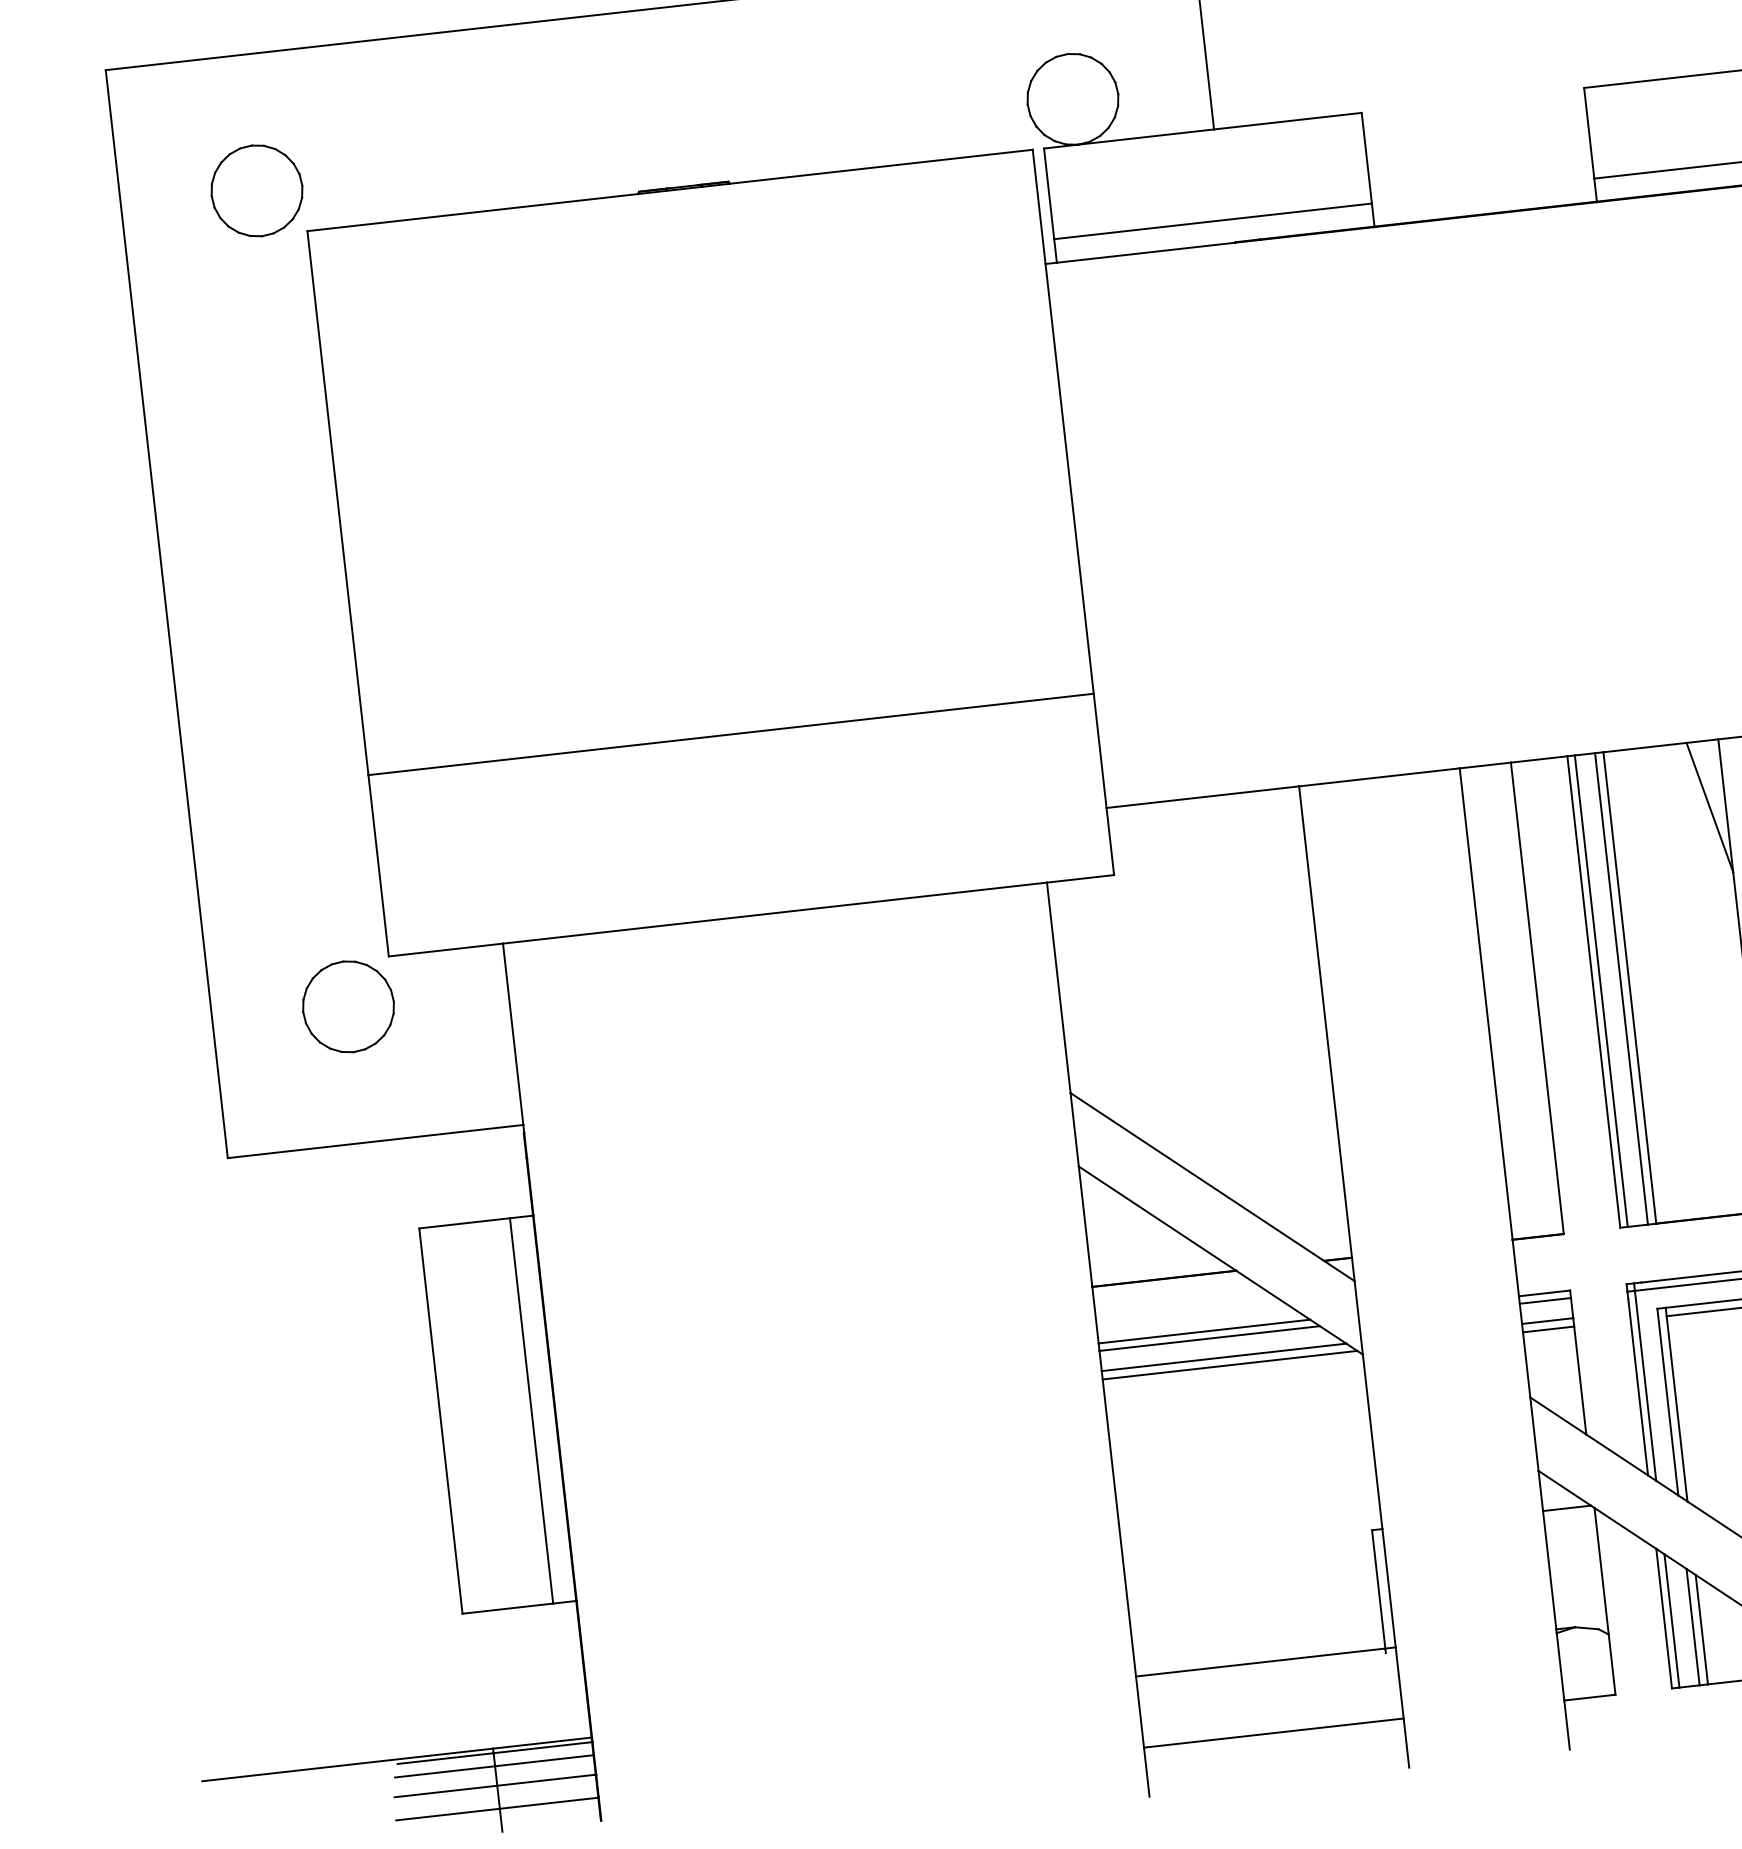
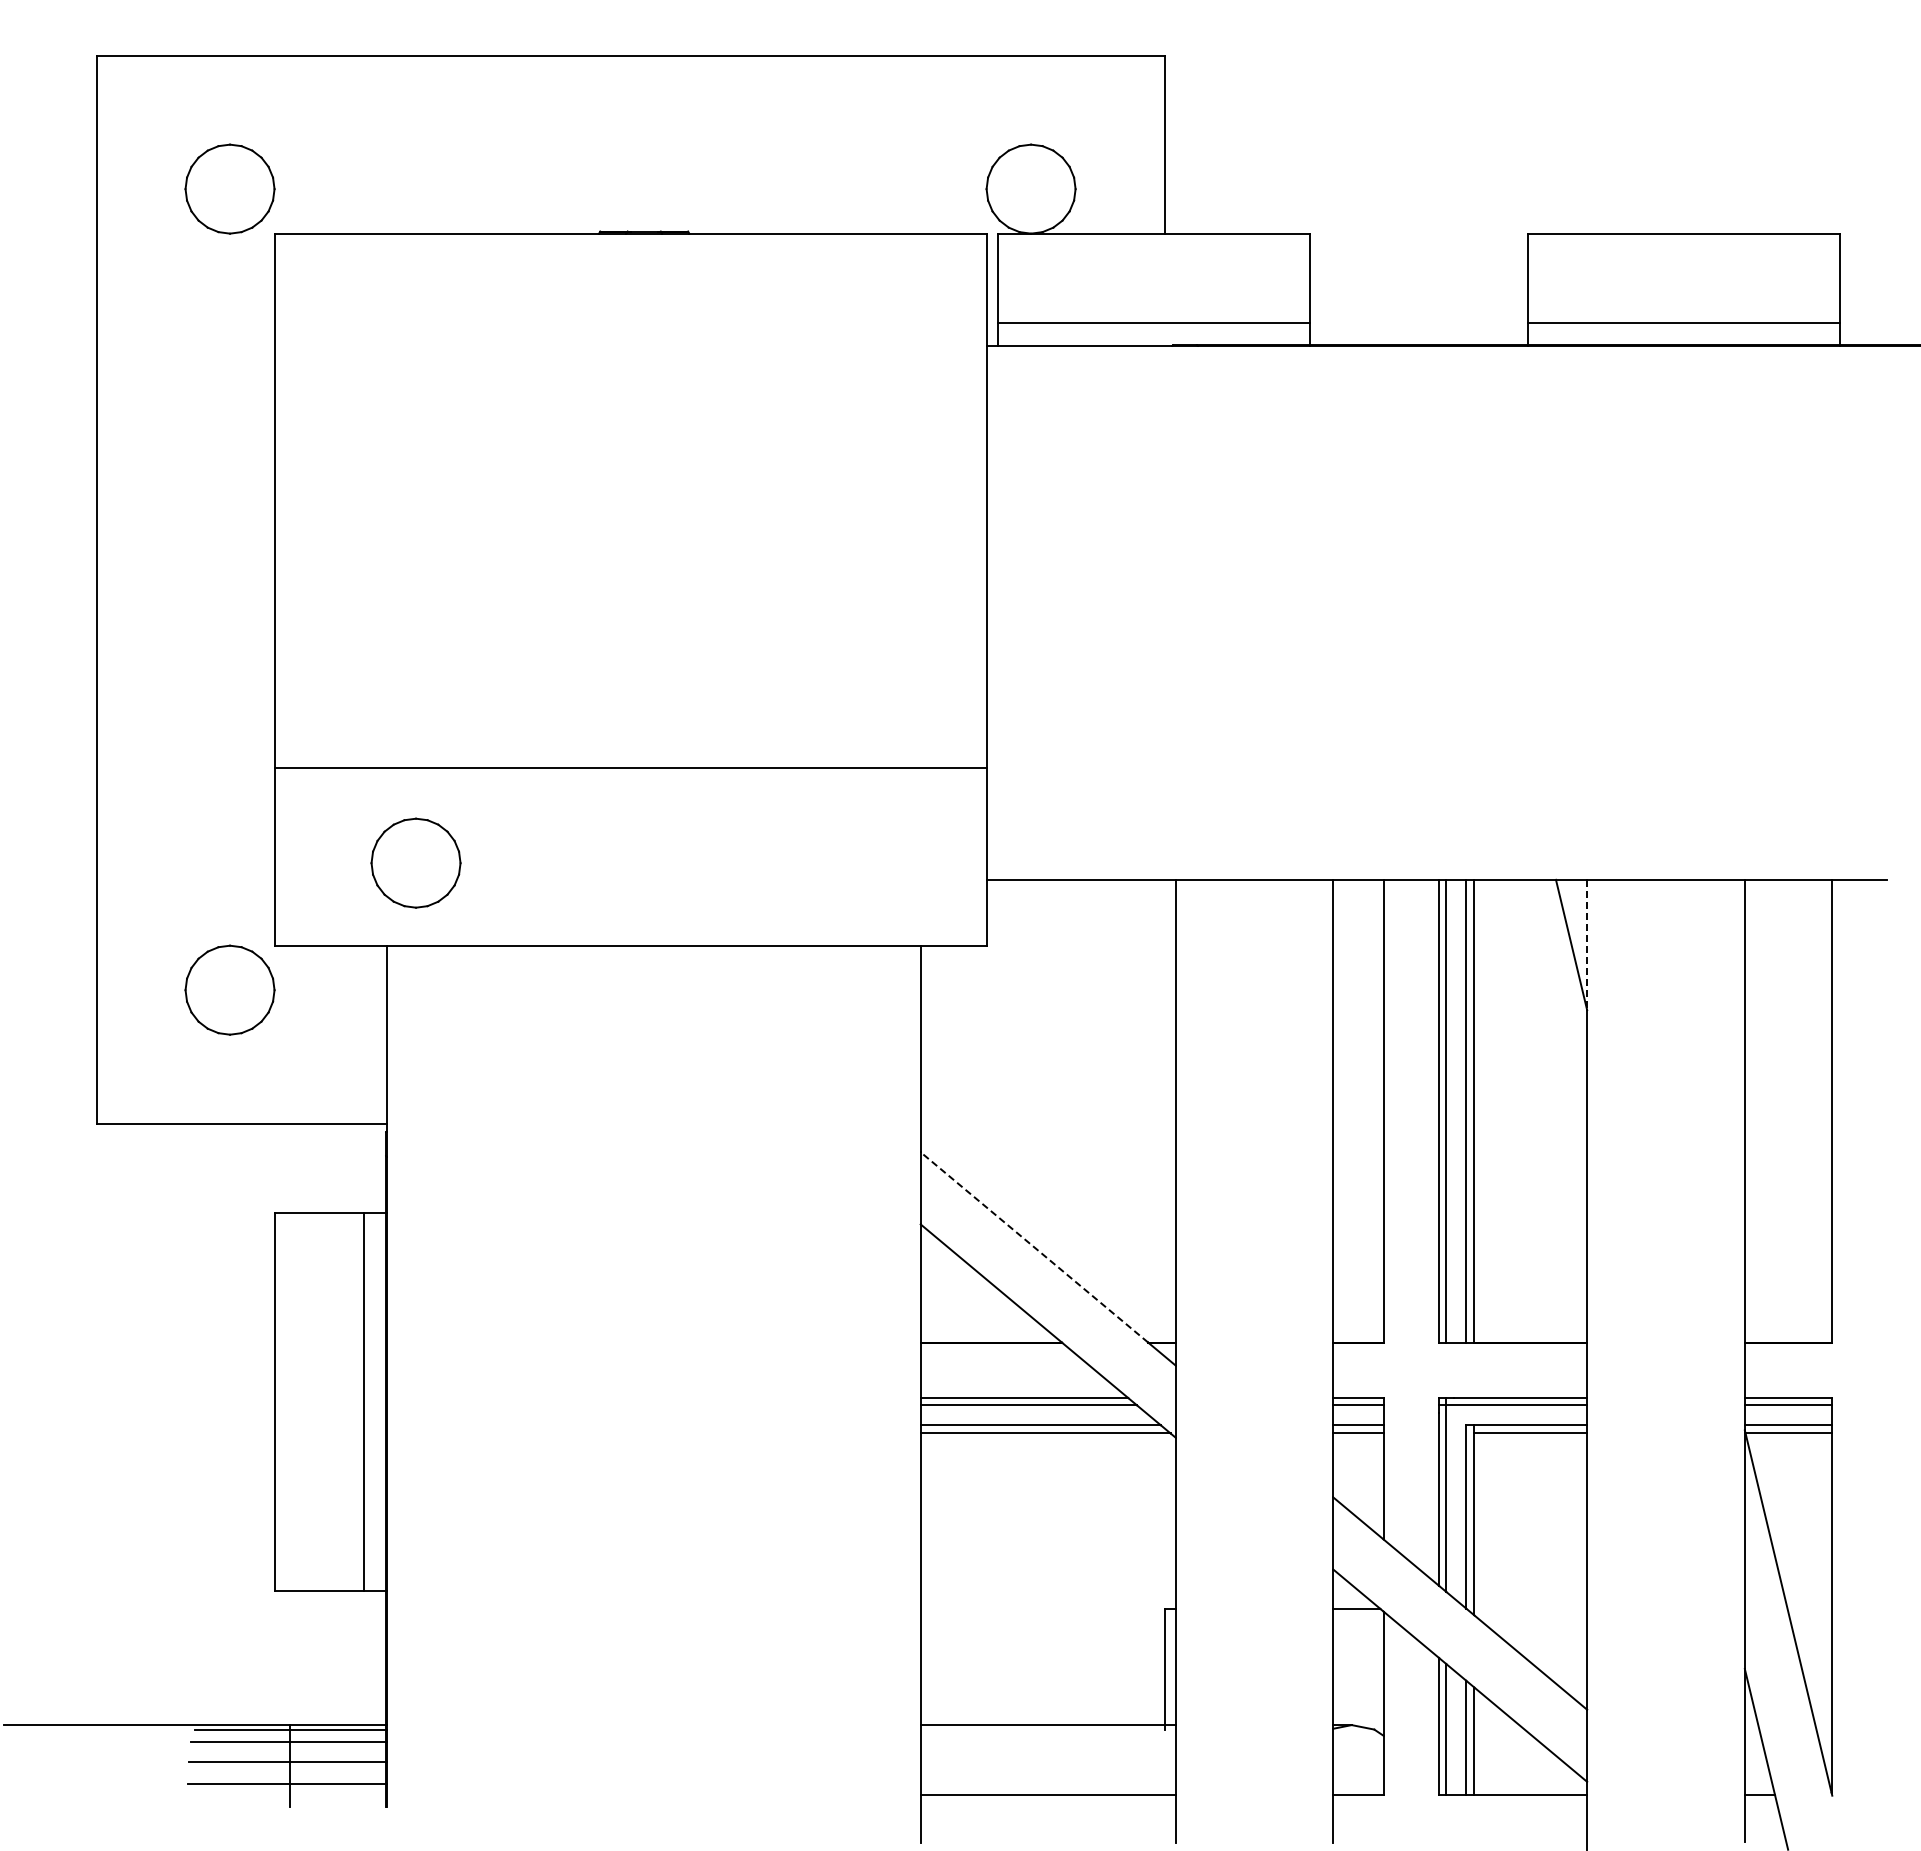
line: (1726, 806) -> (1587, 945), solid -> dashed
part: (522, 855) -> (415, 862), added
line: (1197, 1177) -> (1034, 1247), solid -> dashed

